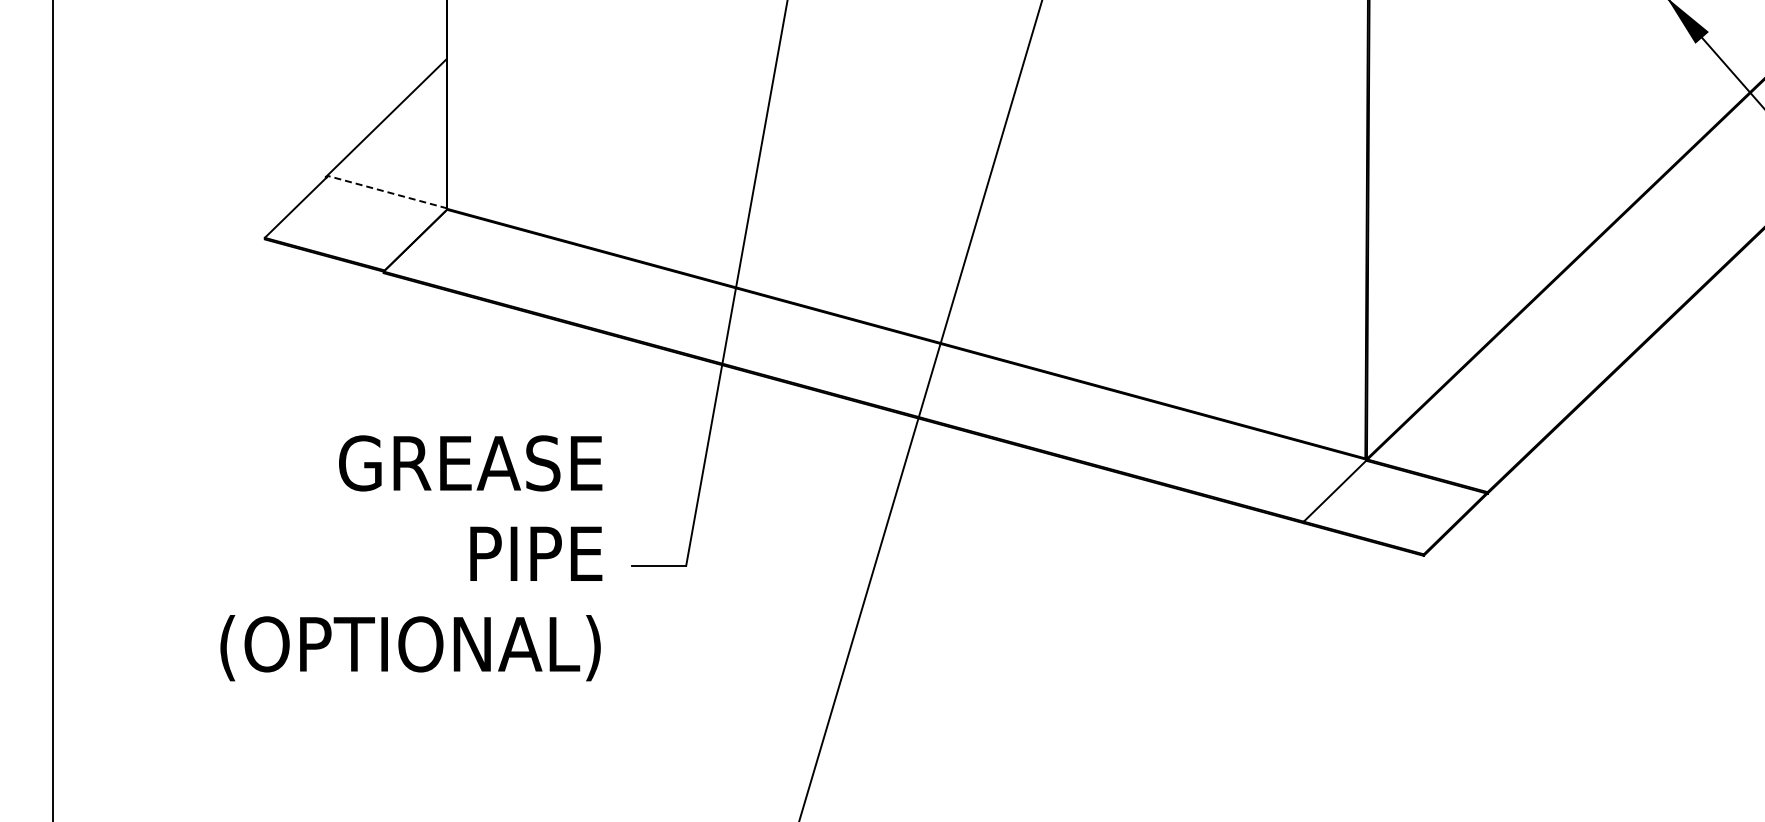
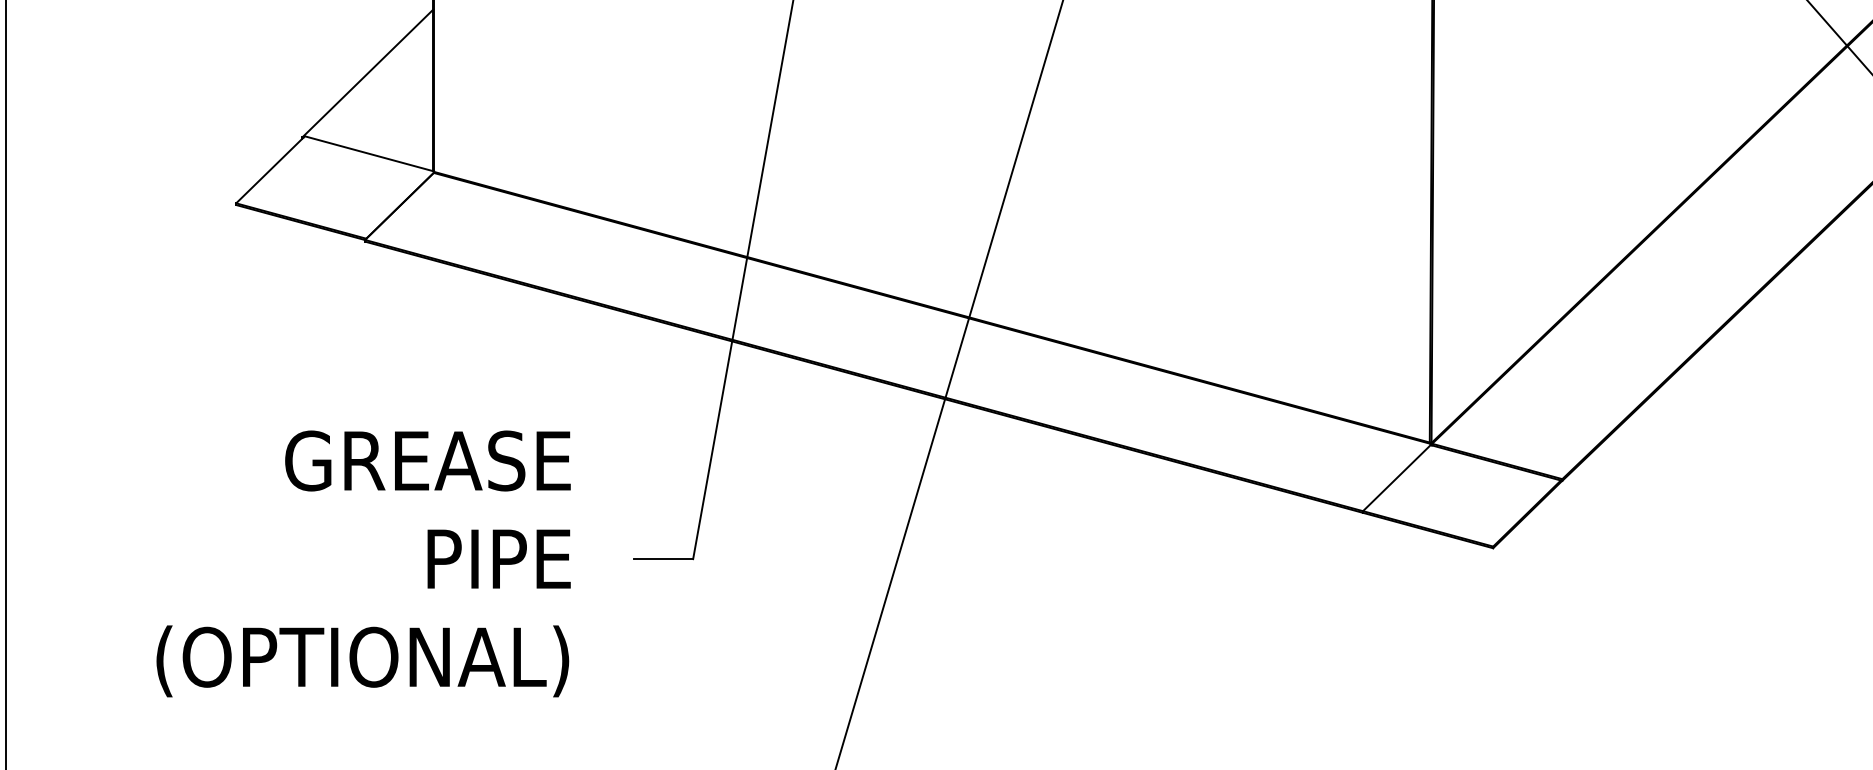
line: (387, 192) -> (369, 154), dashed -> solid
text: (411, 558) -> (363, 564), moved

